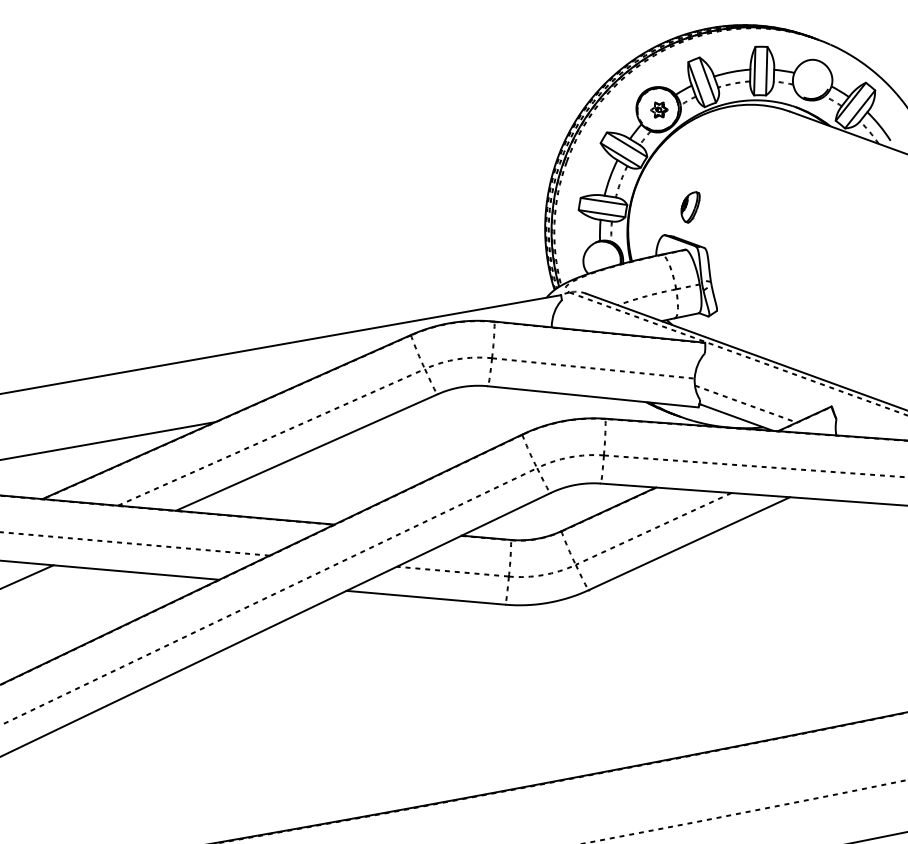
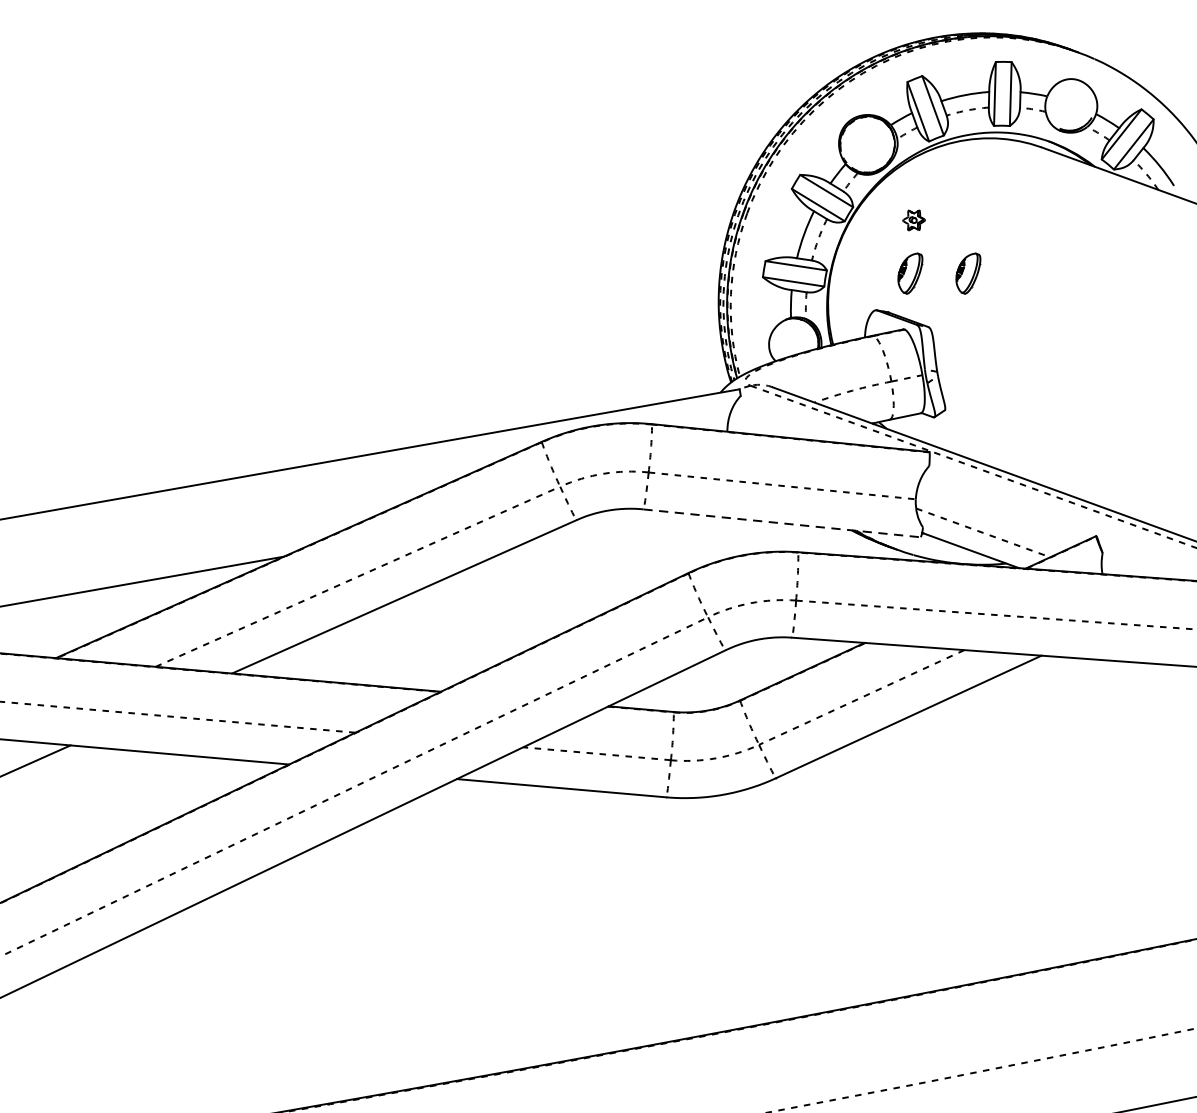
part: (659, 109) -> (914, 219), moved
part: (734, 207) -> (968, 273), added
line: (593, 396) -> (782, 522), solid -> dashed

